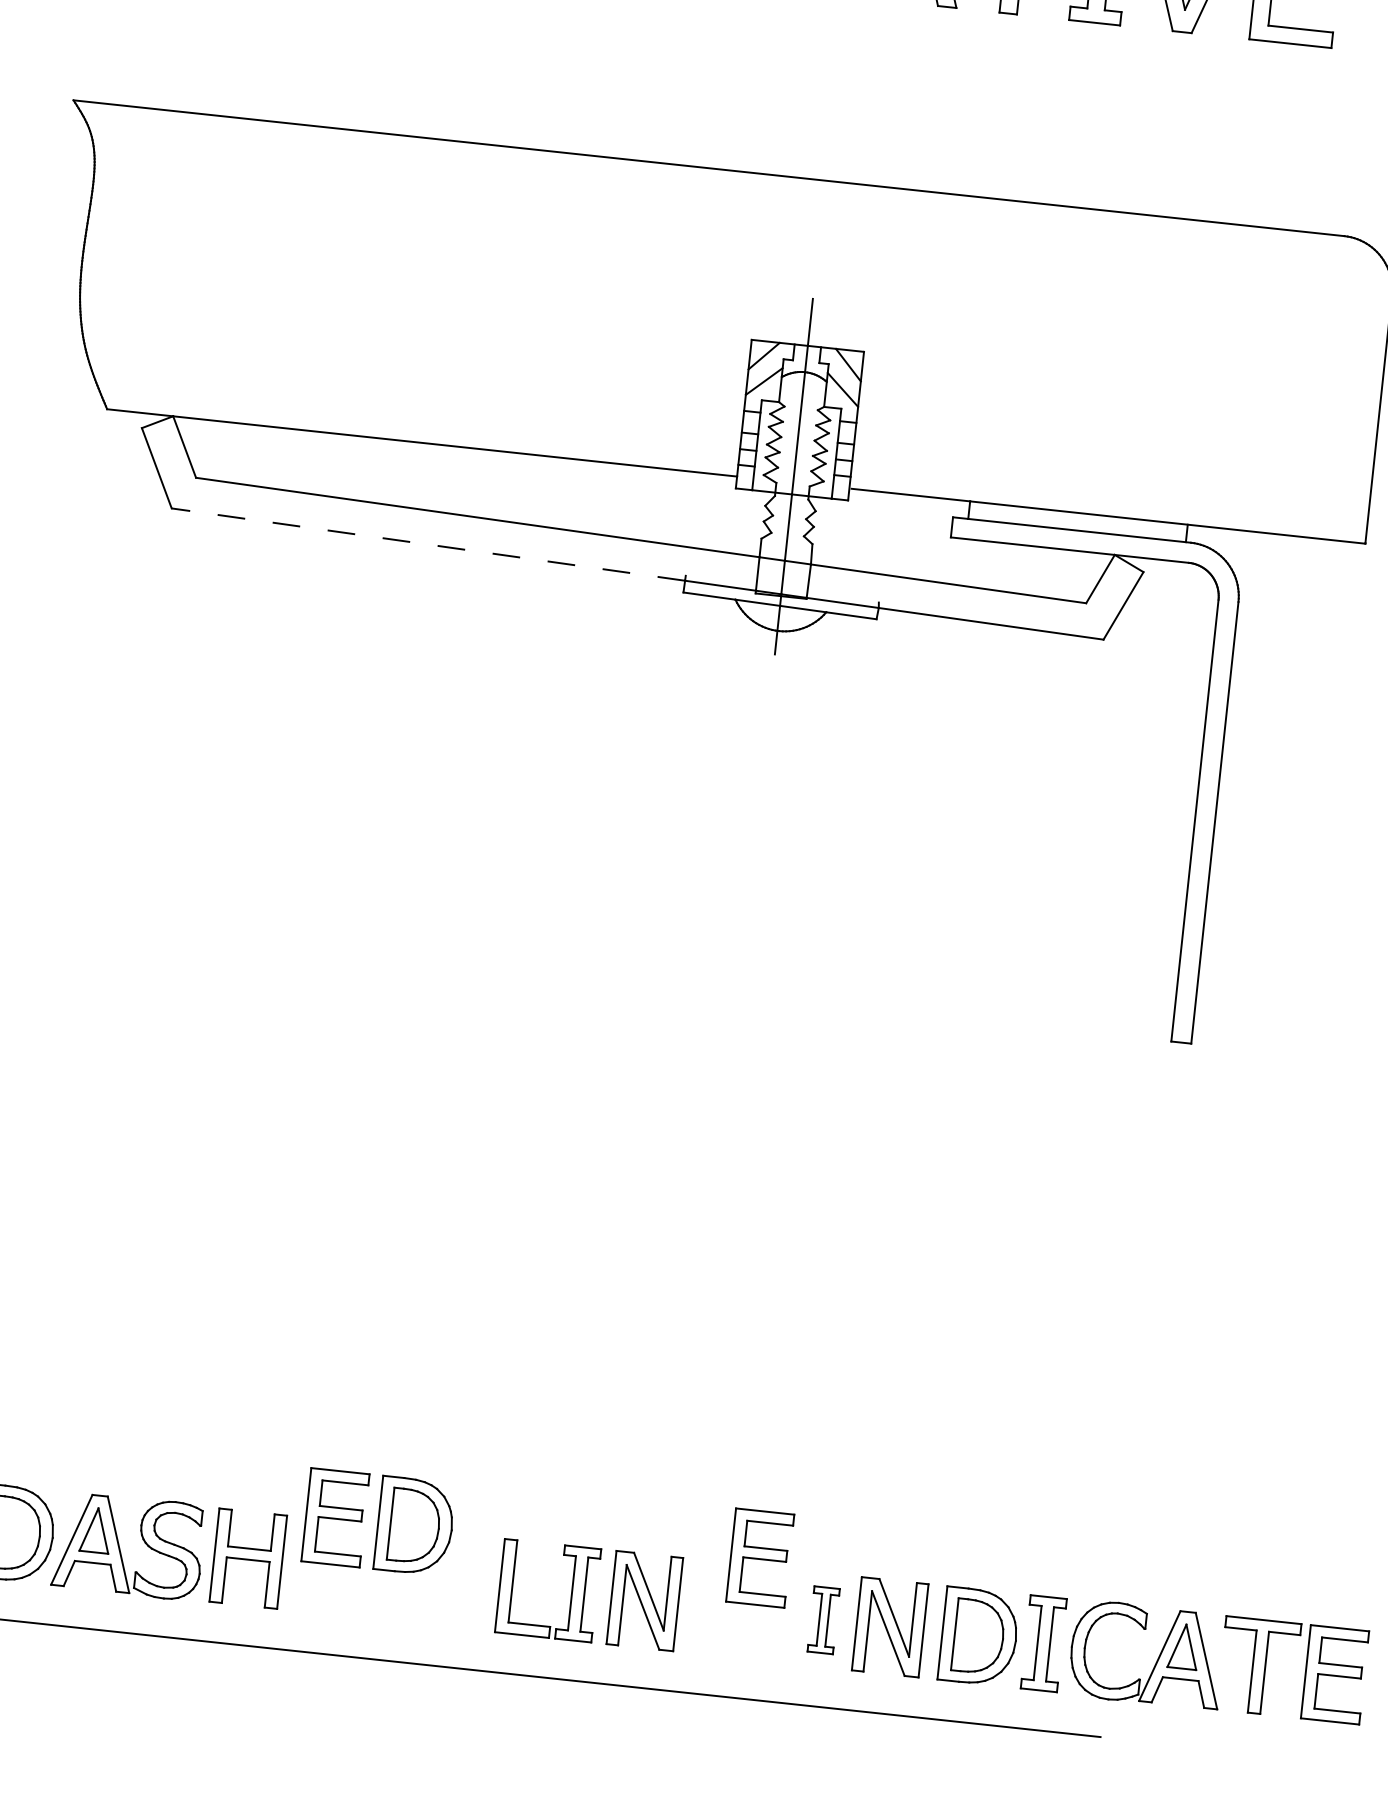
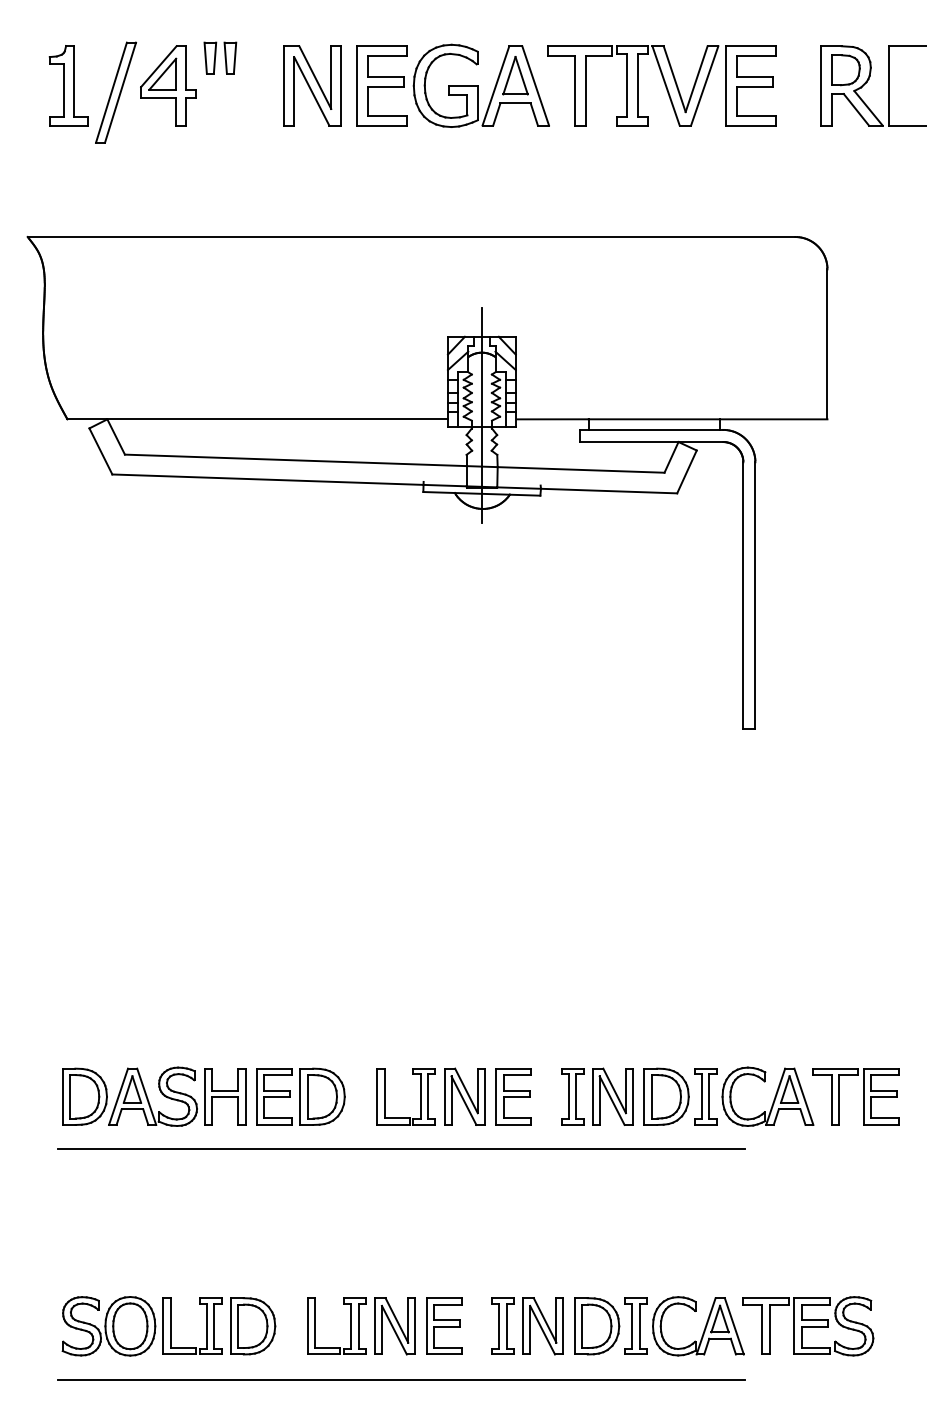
line: (427, 544) -> (267, 479), dashed -> solid
part: (378, 1521) -> (300, 1096), moved
part: (759, 1557) -> (513, 1096), moved
part: (823, 1619) -> (572, 1096), size x1.43

